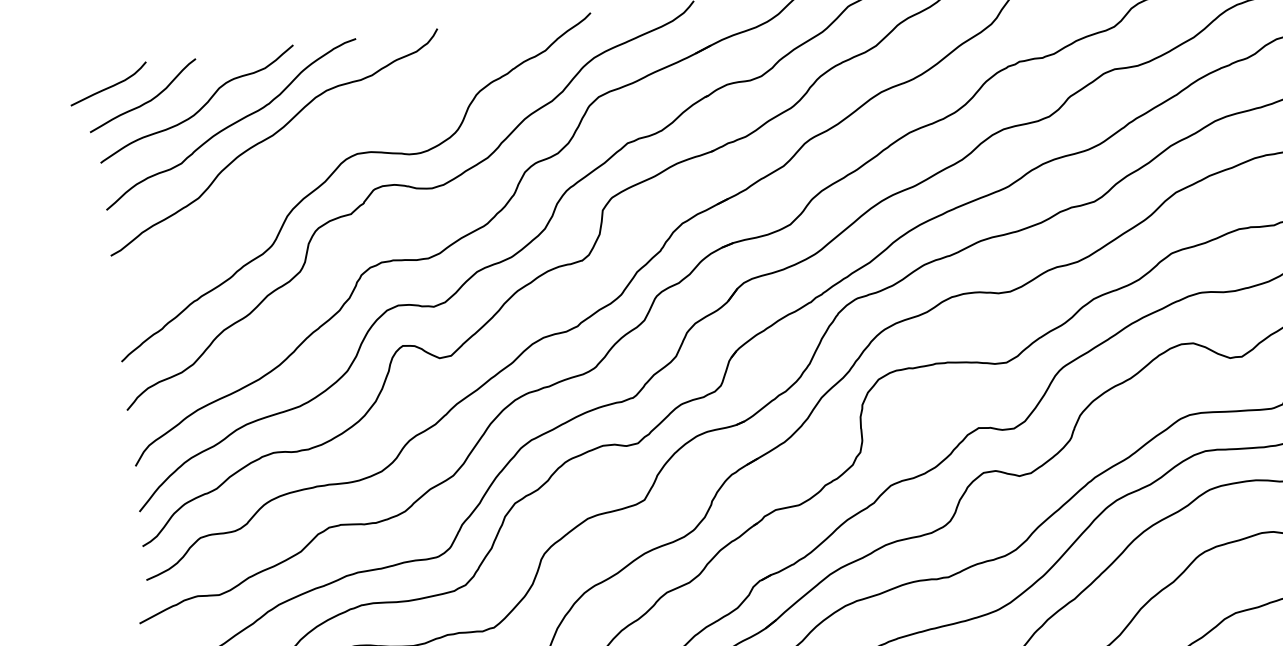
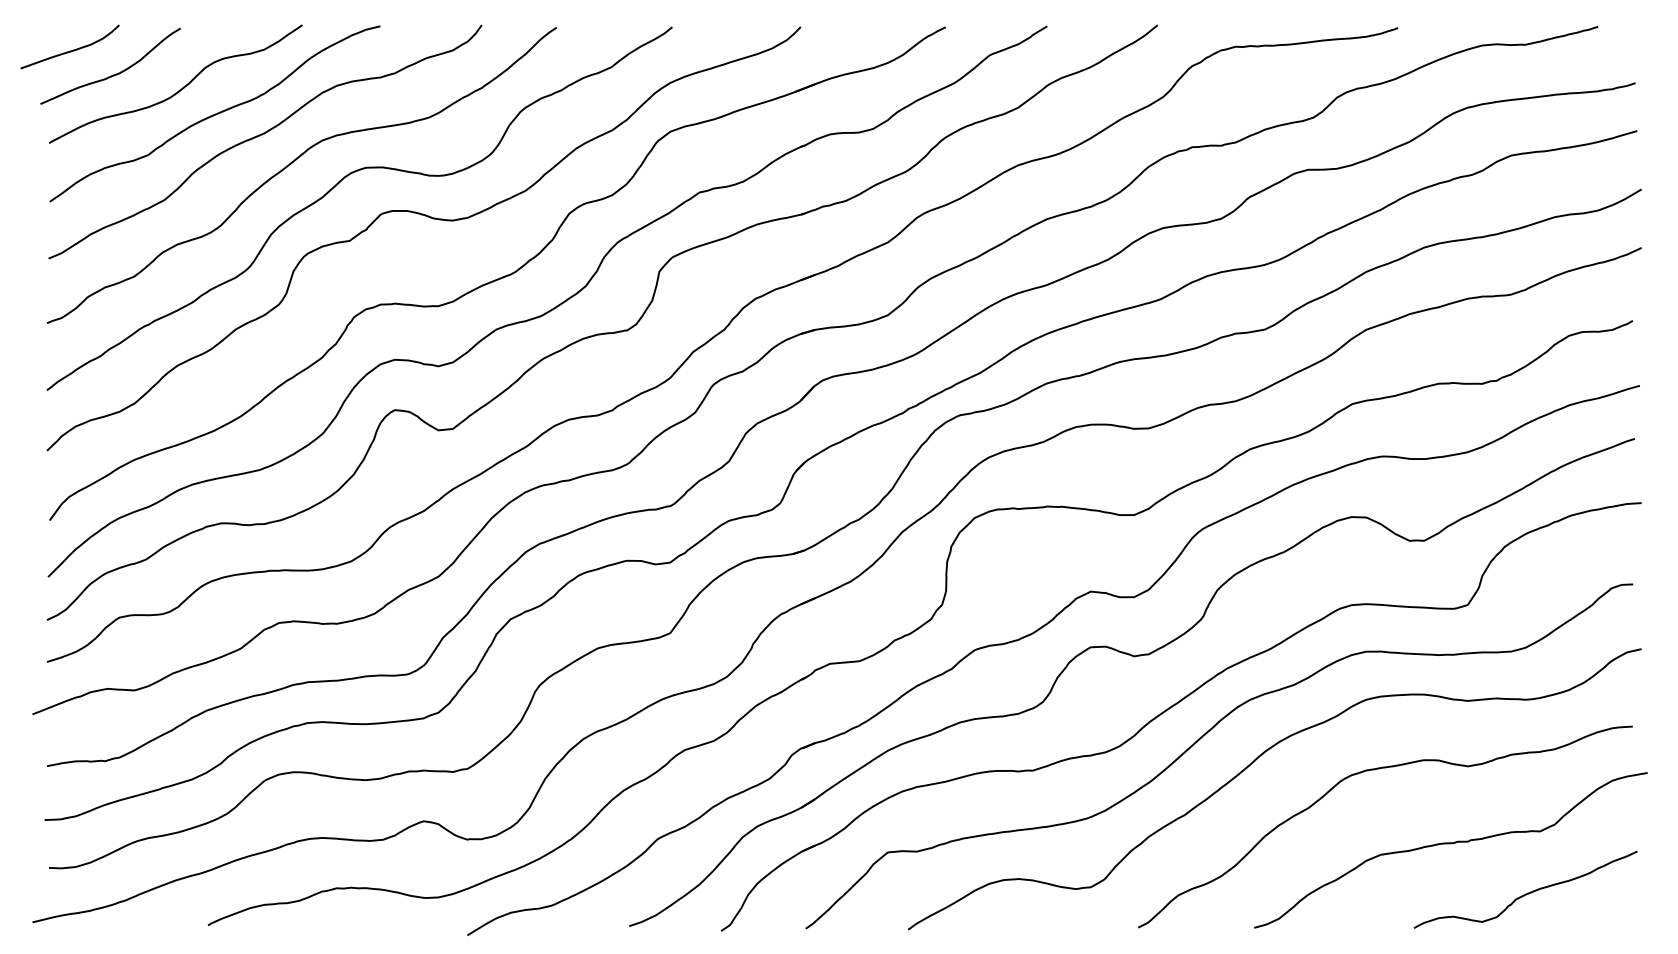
curve: (297, 158) -> (291, 164), added

